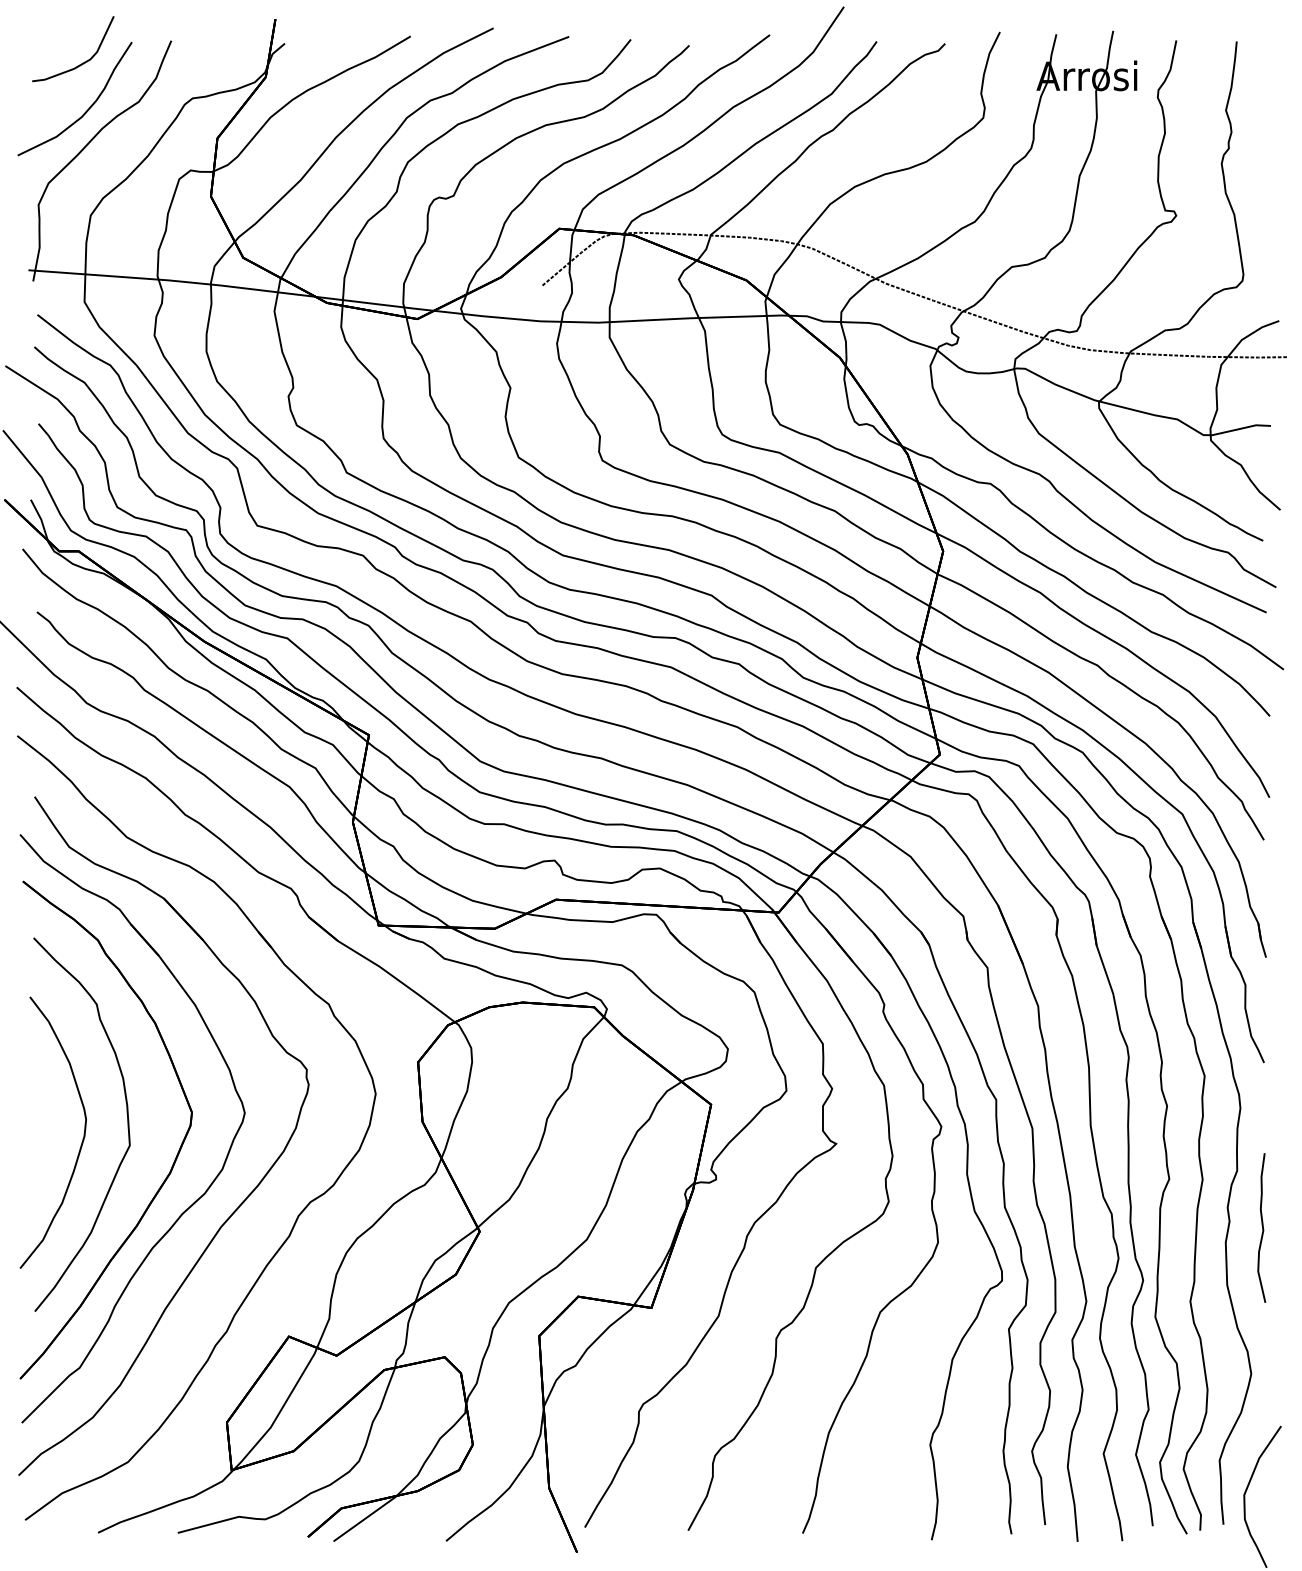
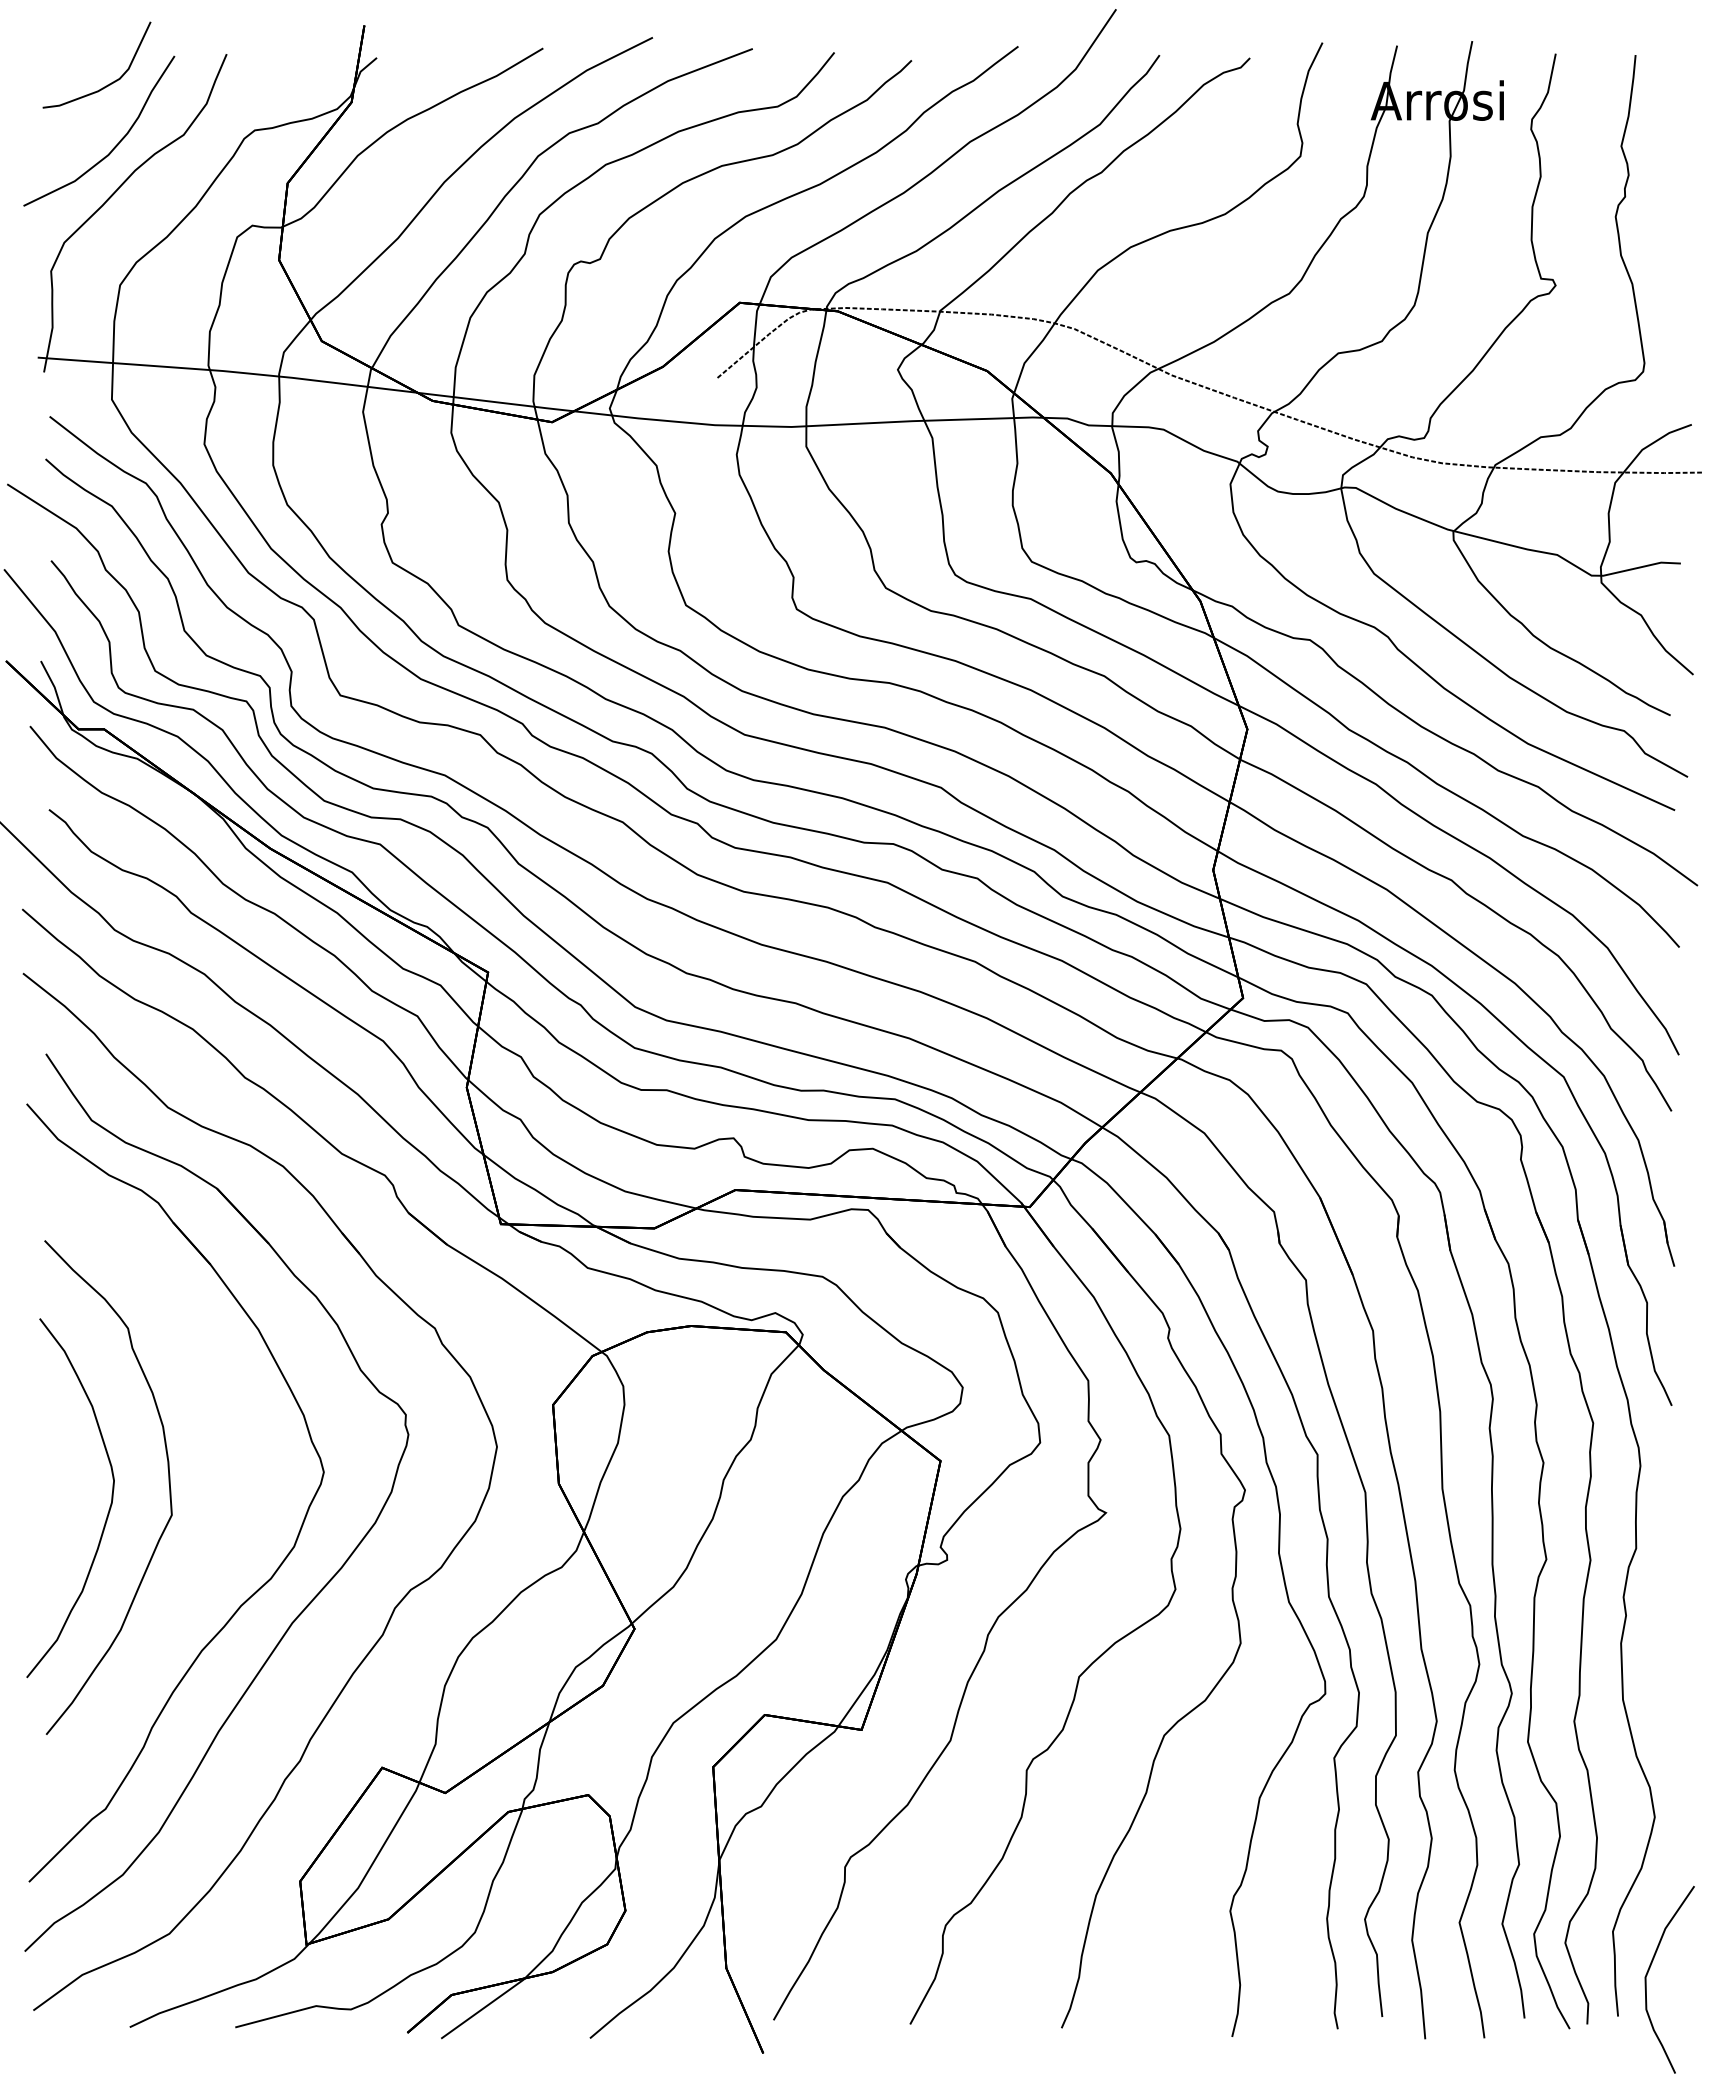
part: (175, 1157) -> (232, 1530), removed
curve: (1262, 1228) -> (1669, 1624), removed

